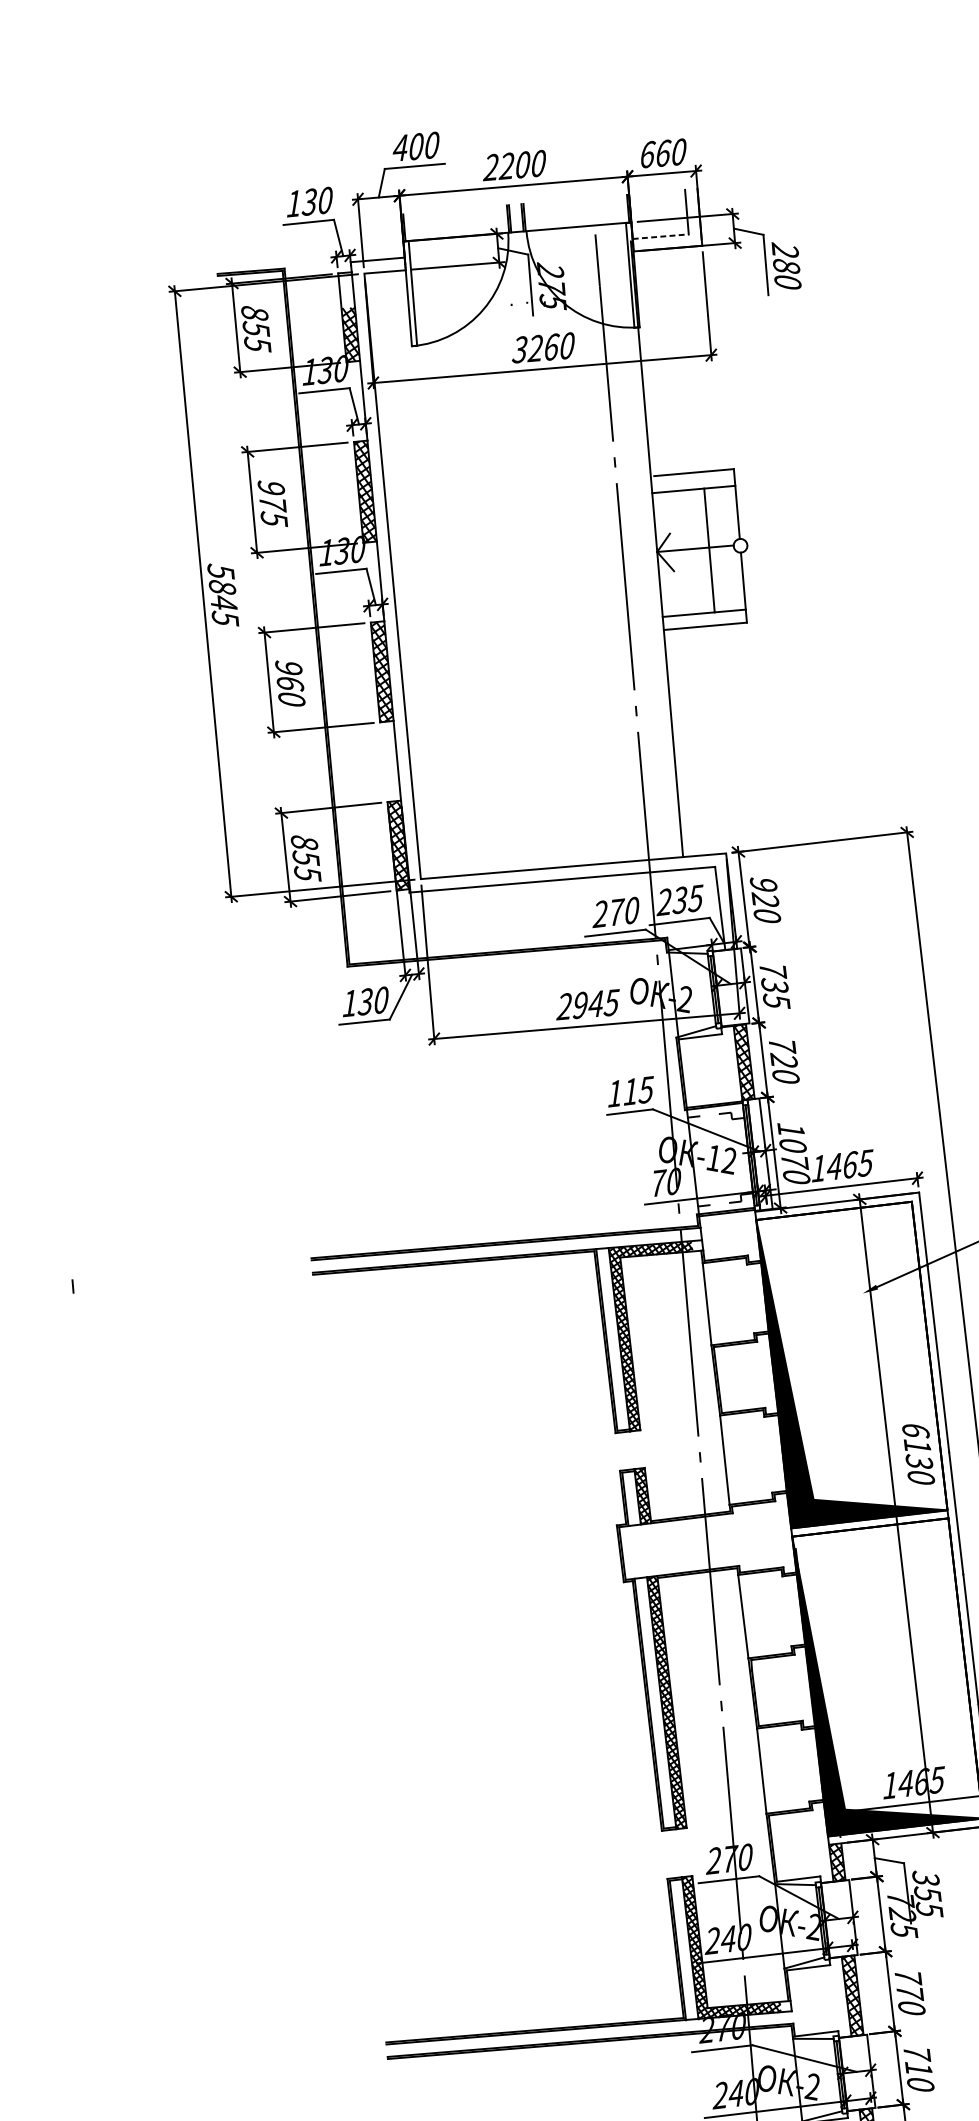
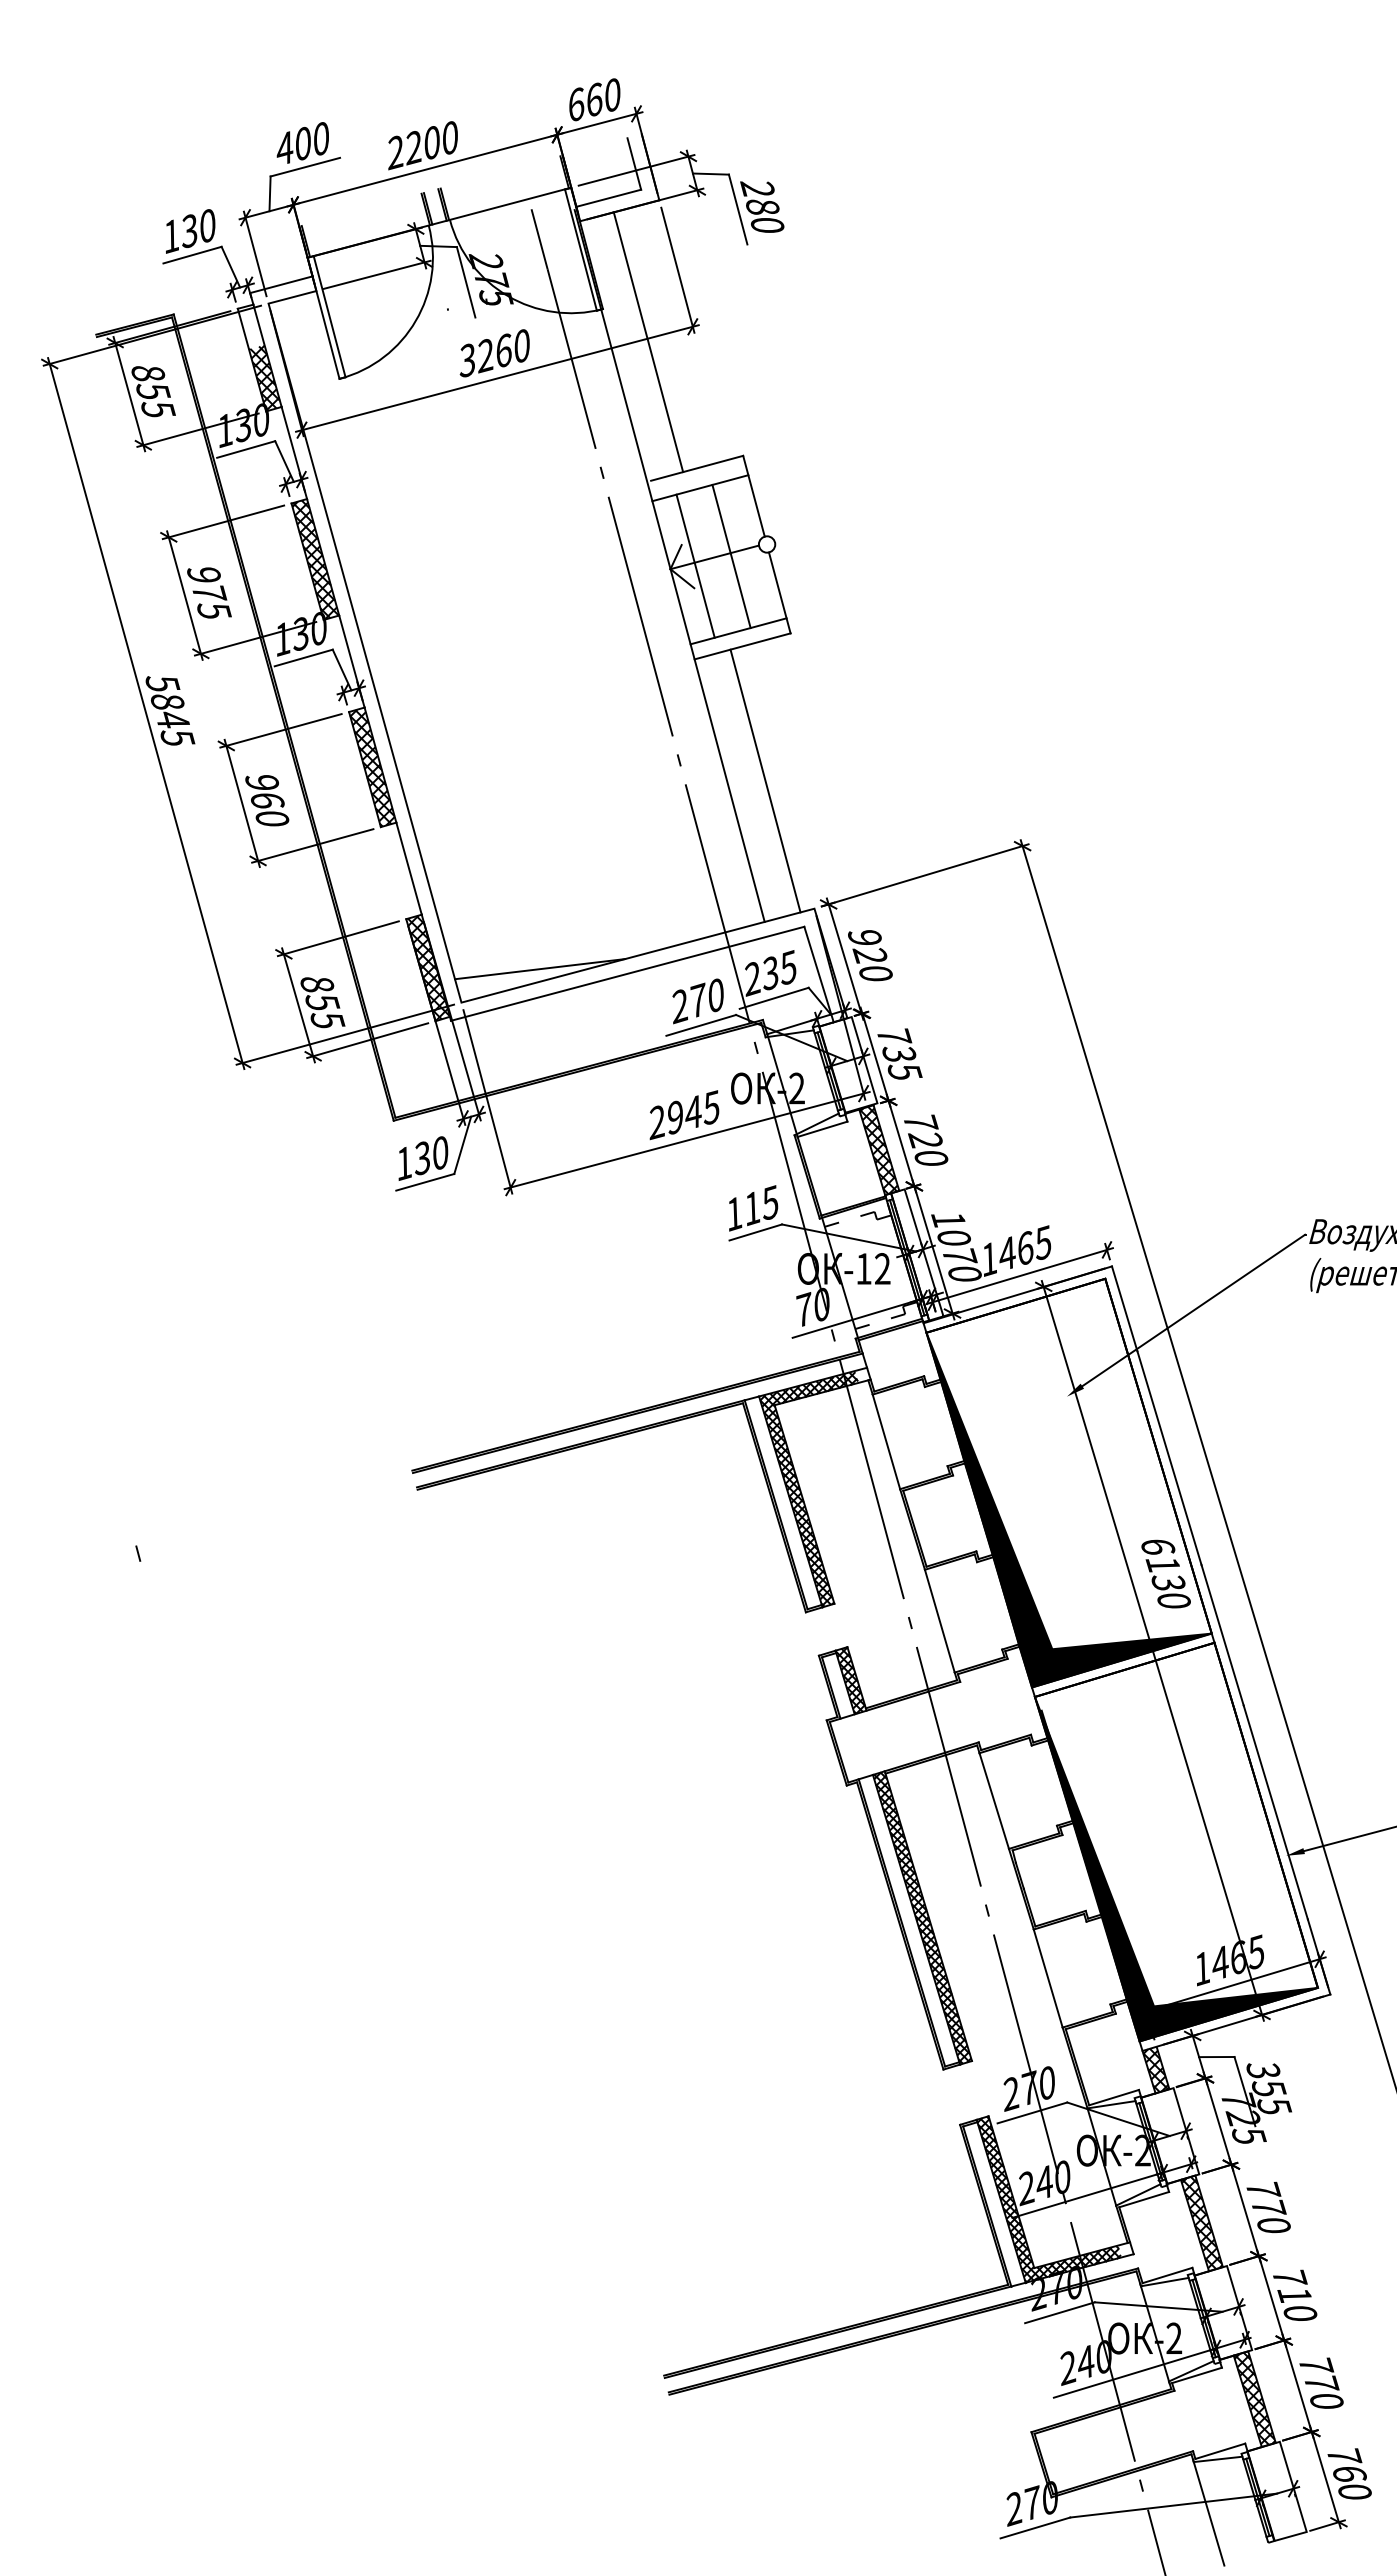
line: (661, 236) -> (609, 198), dashed -> solid
line: (672, 361) -> (648, 342), added
line: (678, 552) -> (695, 565), added
line: (704, 740) -> (765, 780), added
line: (491, 863) -> (540, 969), added

